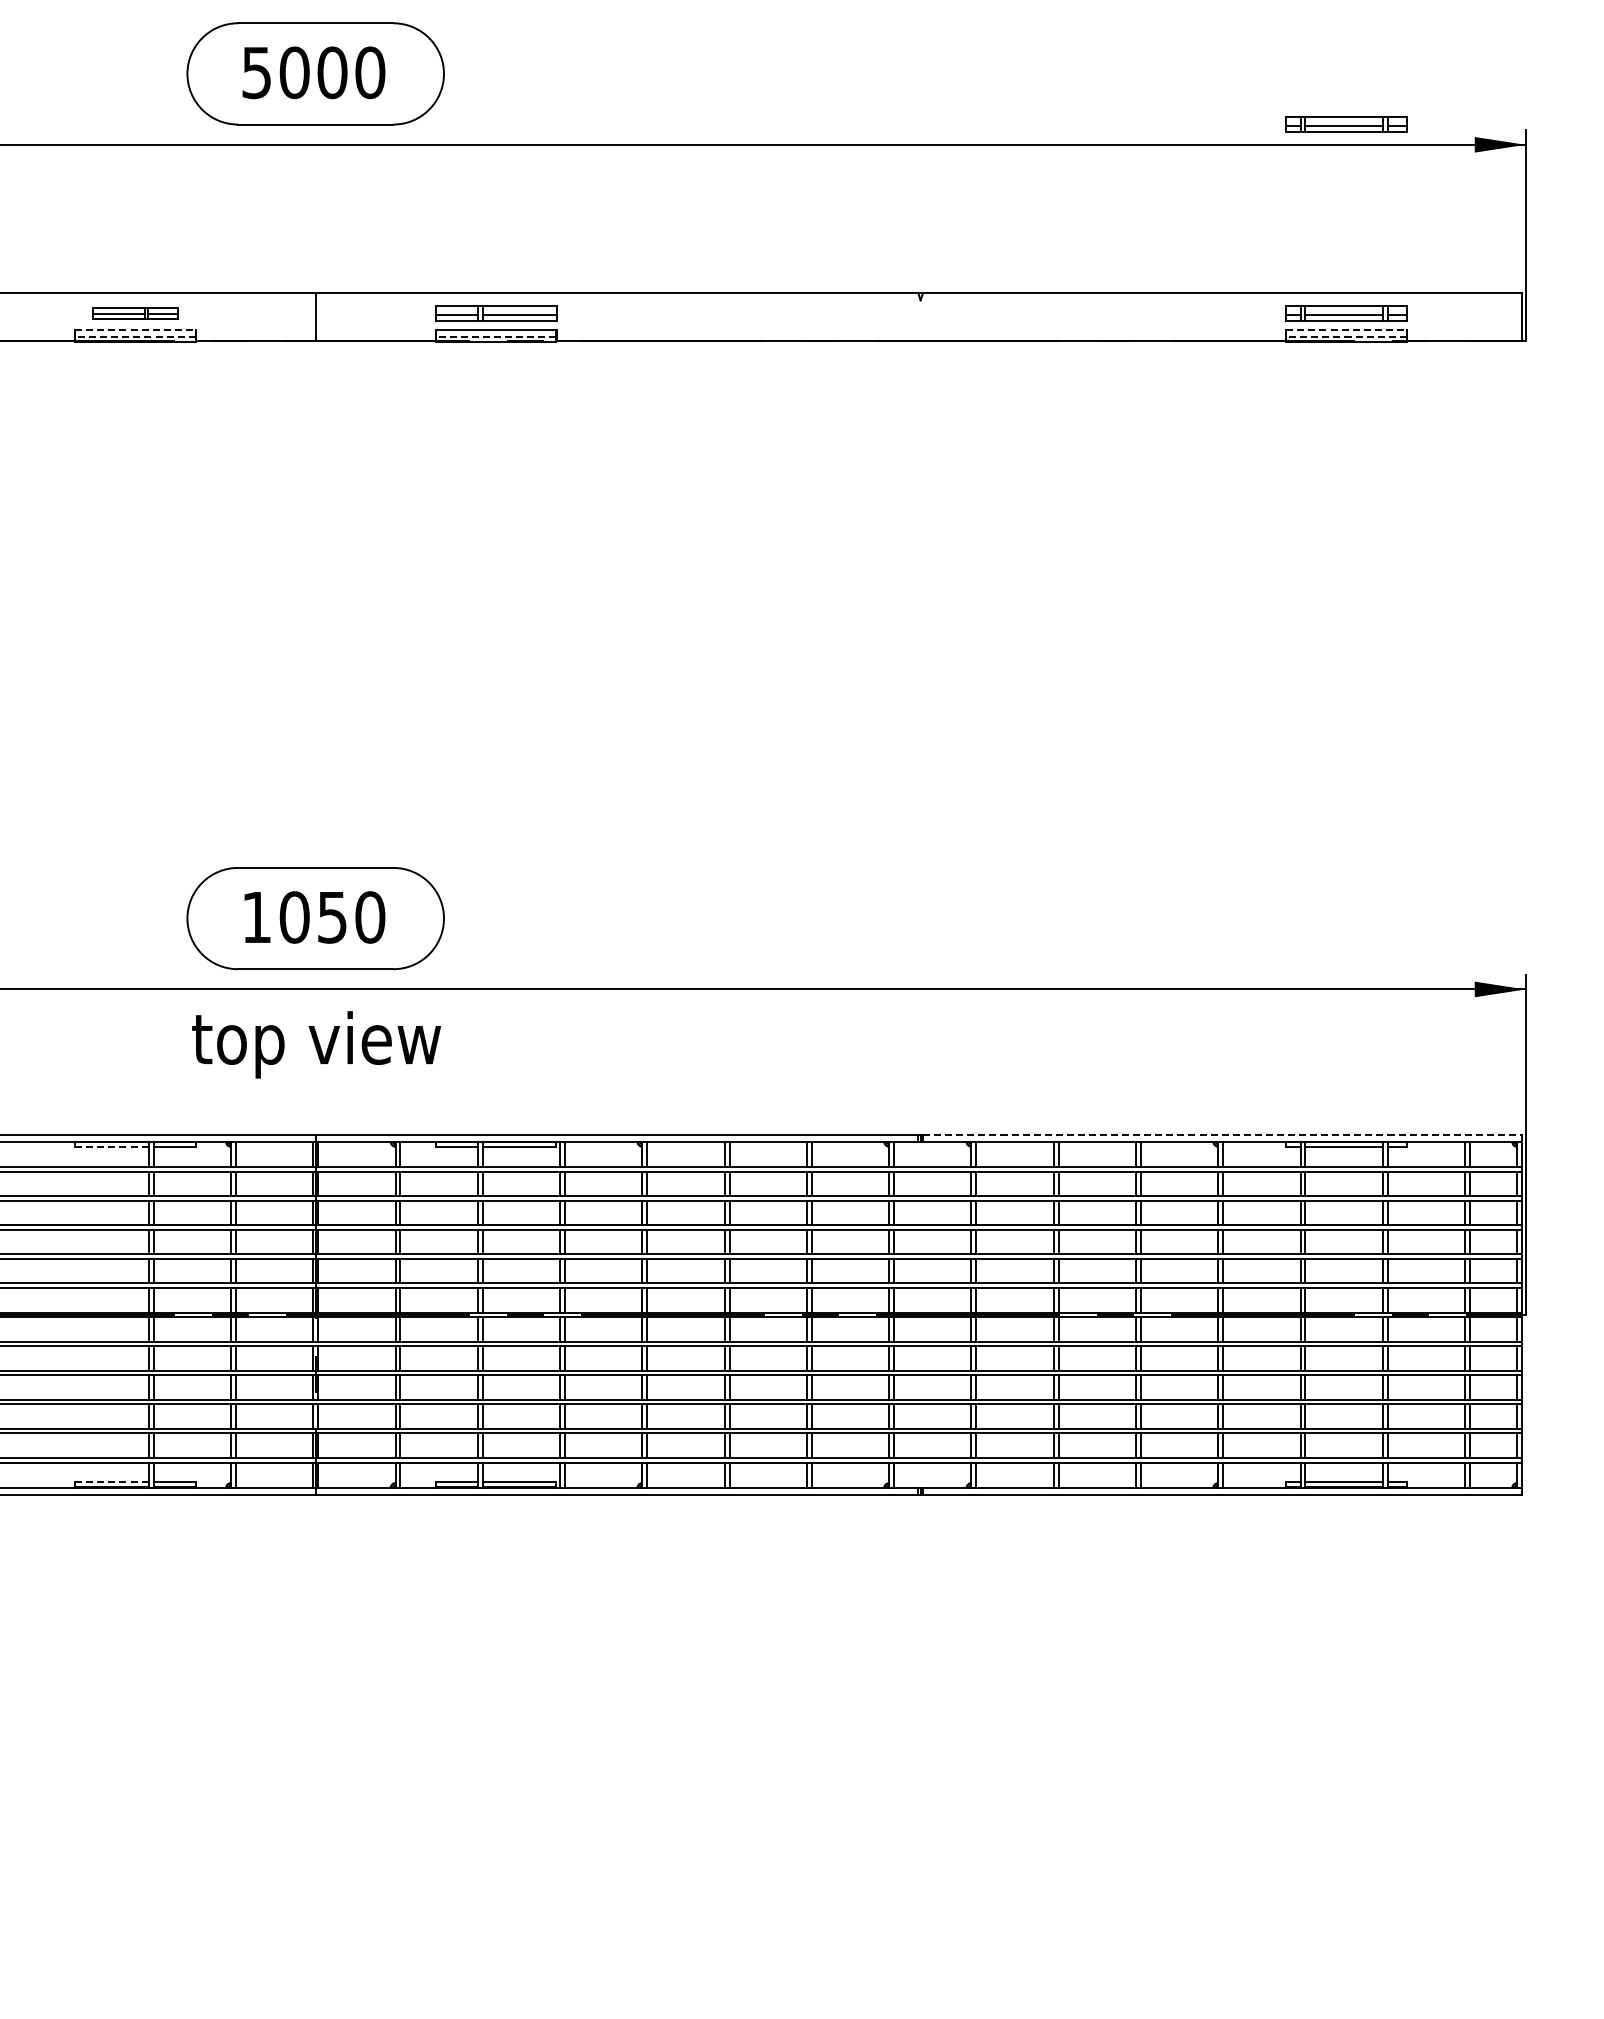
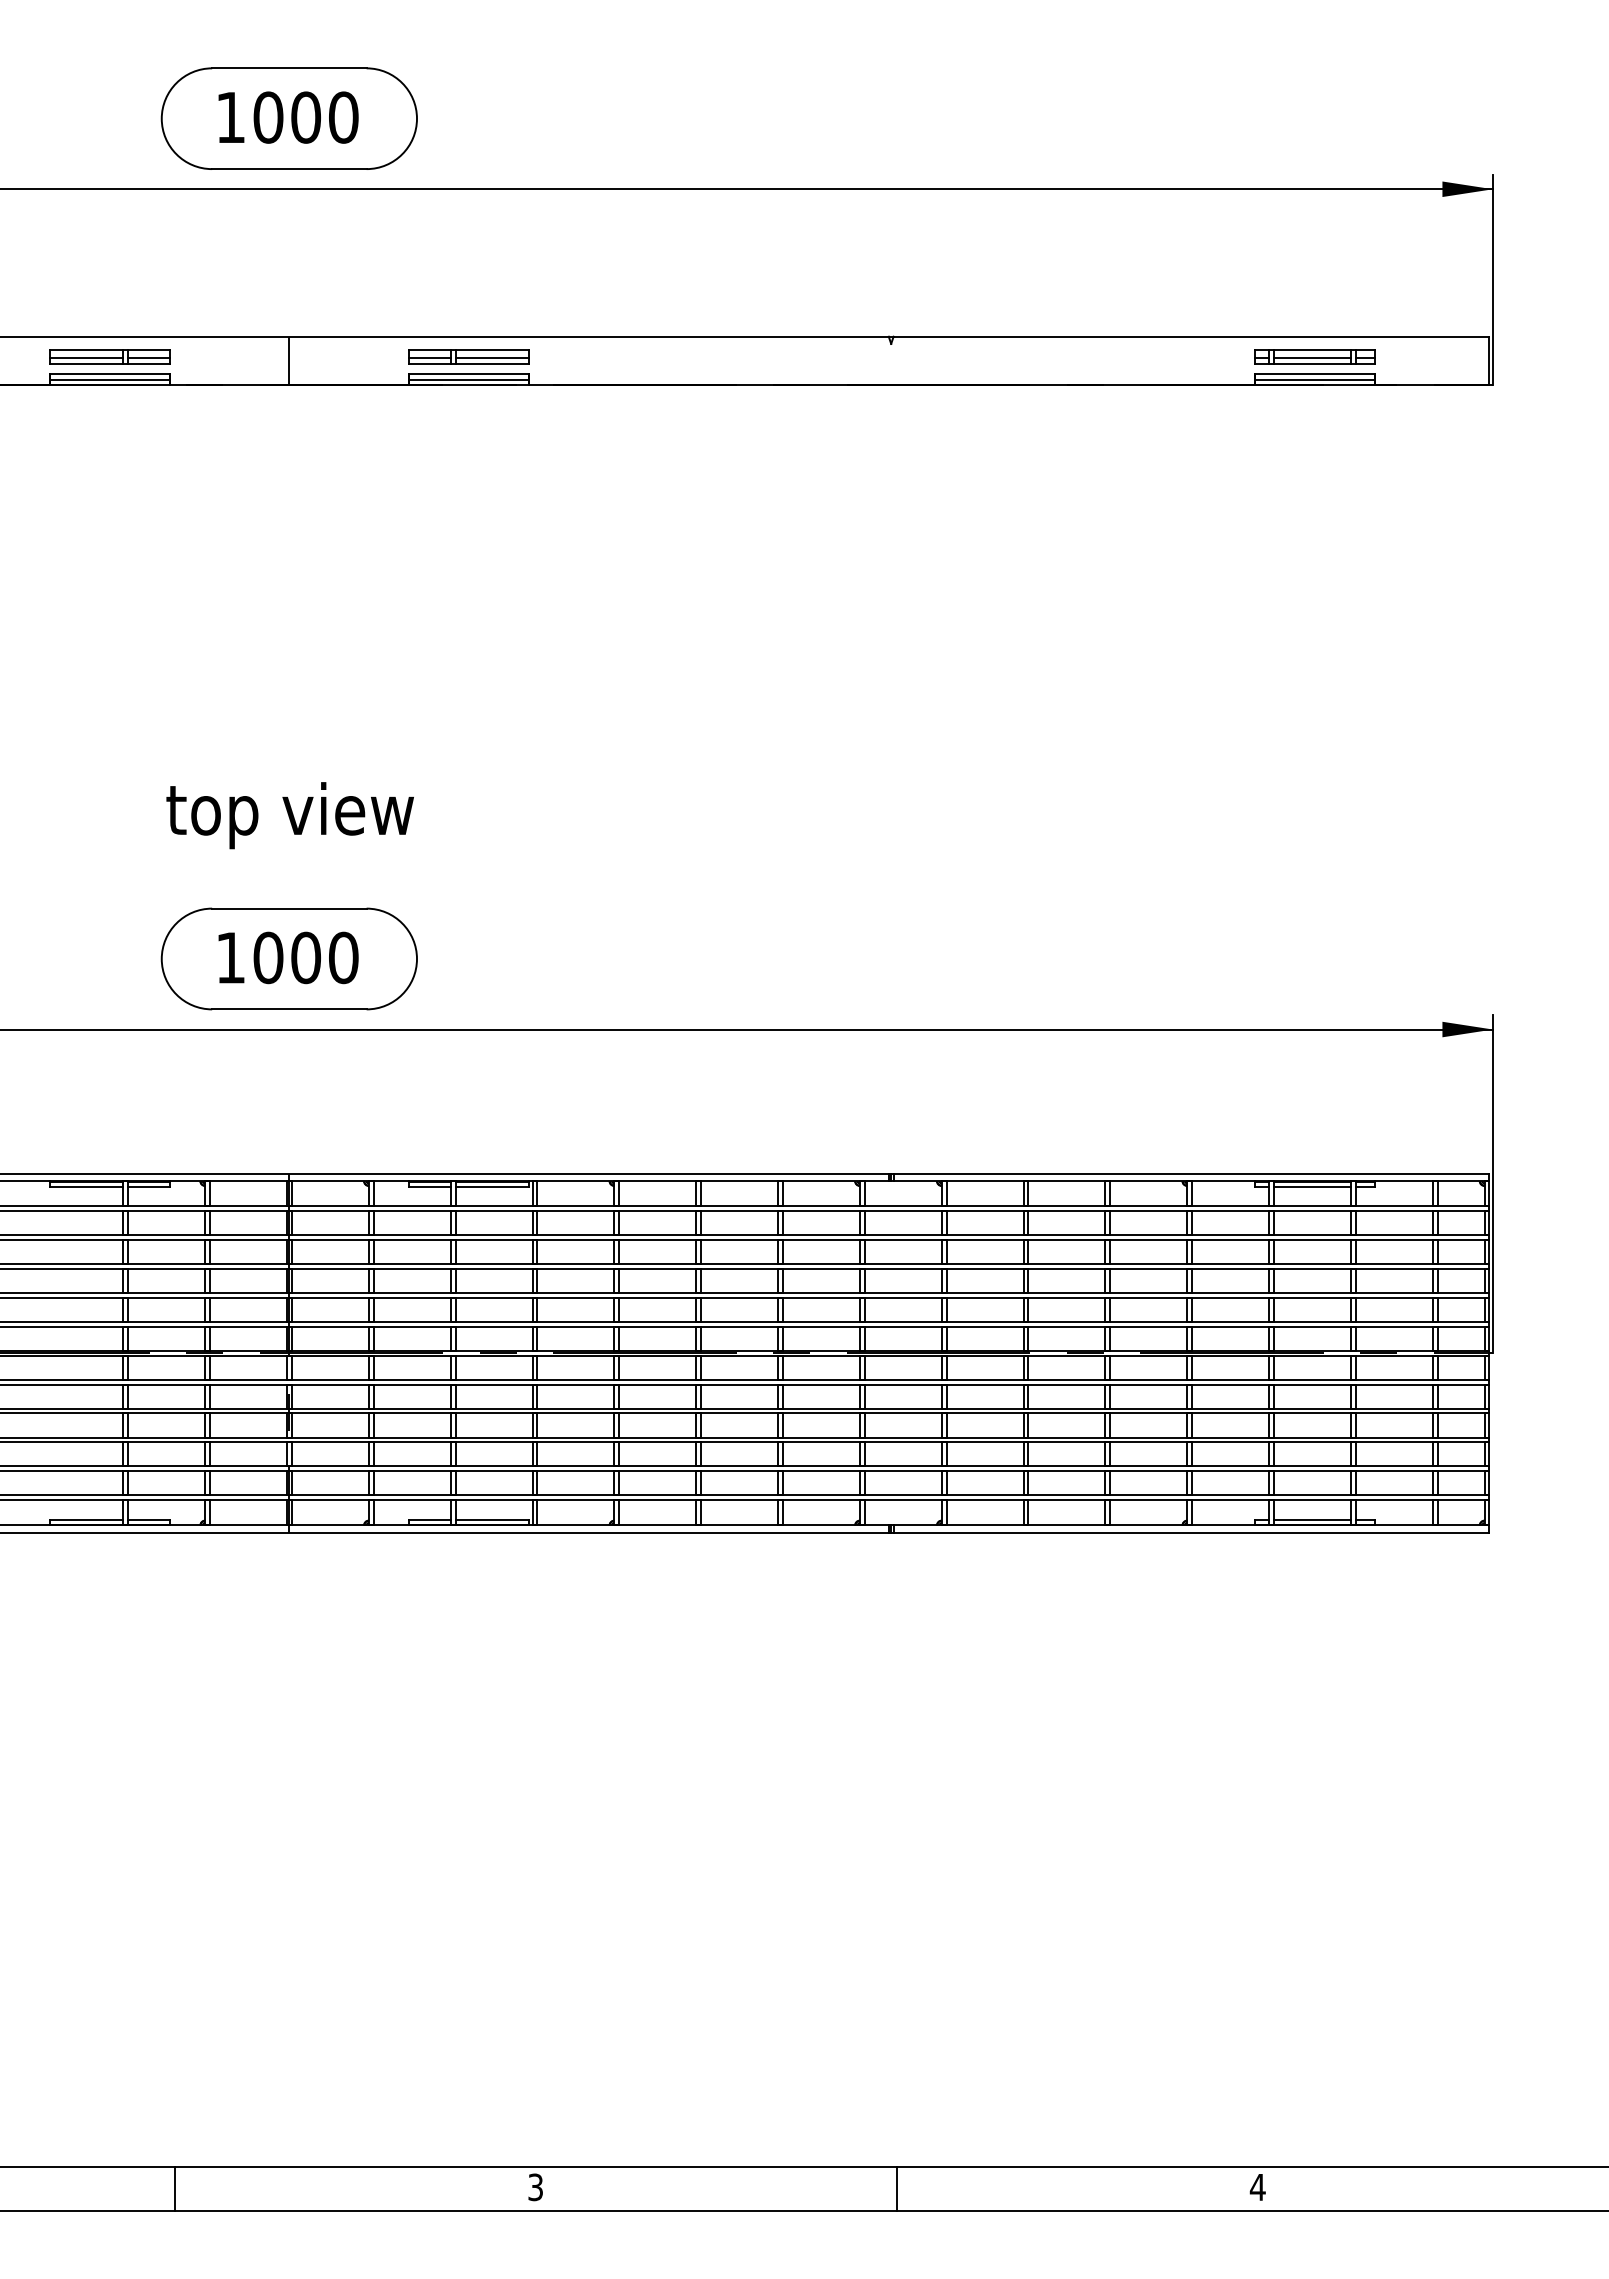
text: (256, 72) -> (230, 117), 5000 -> 1000
part: (1346, 123) -> (1314, 168), removed
part: (134, 312) -> (109, 356), size x1.43
line: (135, 330) -> (110, 373), dashed -> solid
line: (1346, 330) -> (1314, 373), dashed -> solid
line: (135, 337) -> (110, 380), dashed -> solid
line: (495, 337) -> (468, 380), dashed -> solid
line: (1346, 337) -> (1314, 380), dashed -> solid
text: (331, 917) -> (305, 957), 1050 -> 1000
text: (315, 1044) -> (289, 815), moved
line: (1222, 1134) -> (1191, 1173), dashed -> solid
line: (111, 1147) -> (86, 1186), dashed -> solid
line: (111, 1481) -> (86, 1519), dashed -> solid

